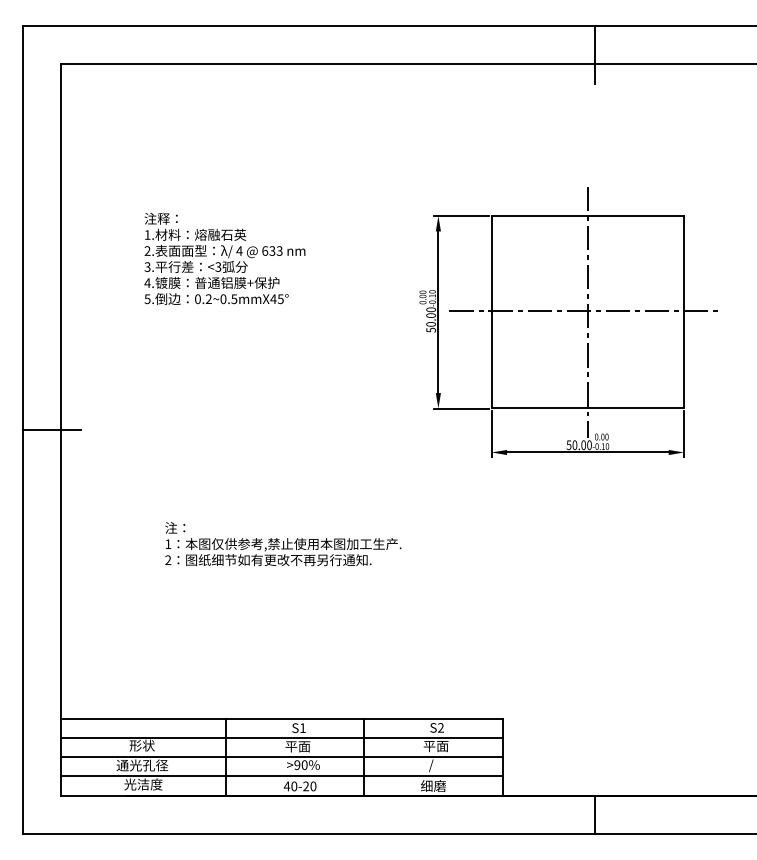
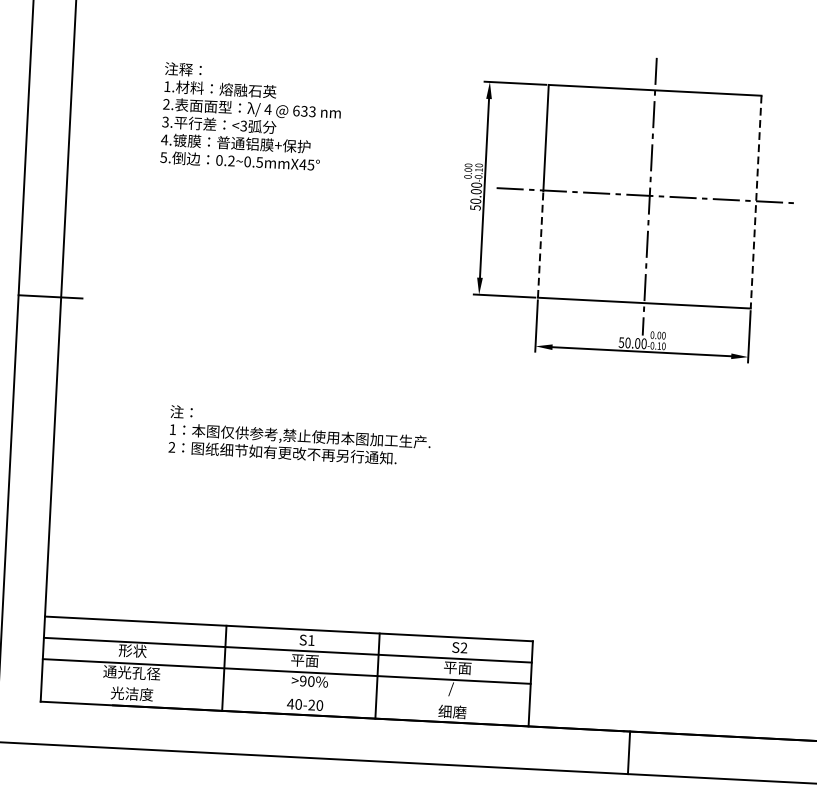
line: (684, 312) -> (756, 202), solid -> dashed
line: (491, 359) -> (540, 243), solid -> dashed
line: (281, 776) -> (285, 692), removed

